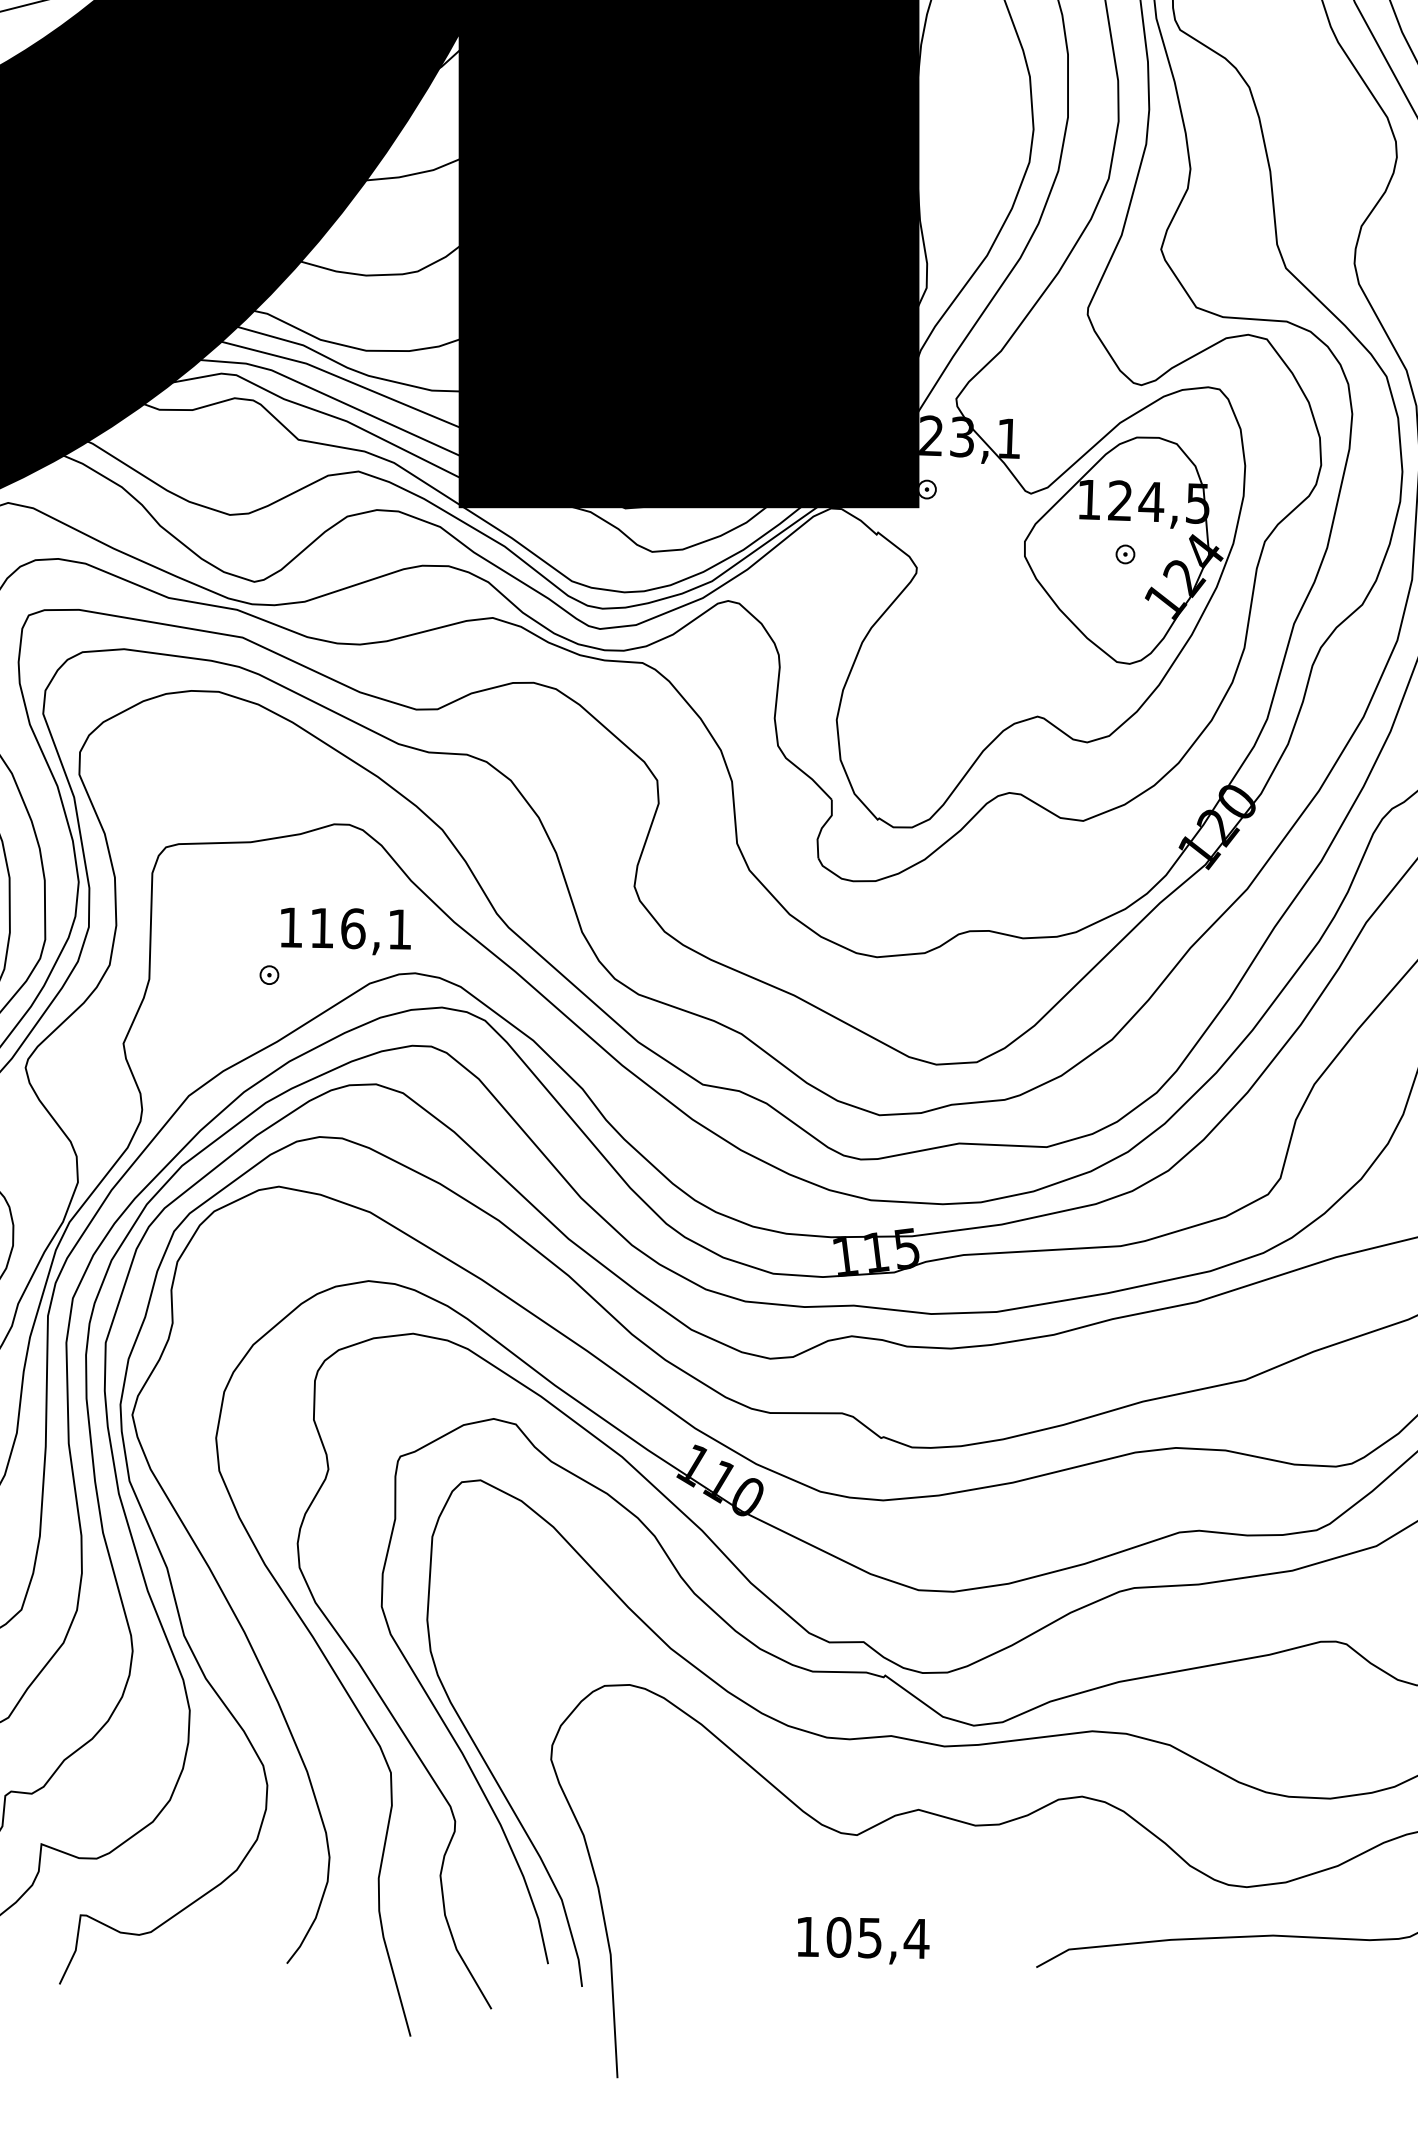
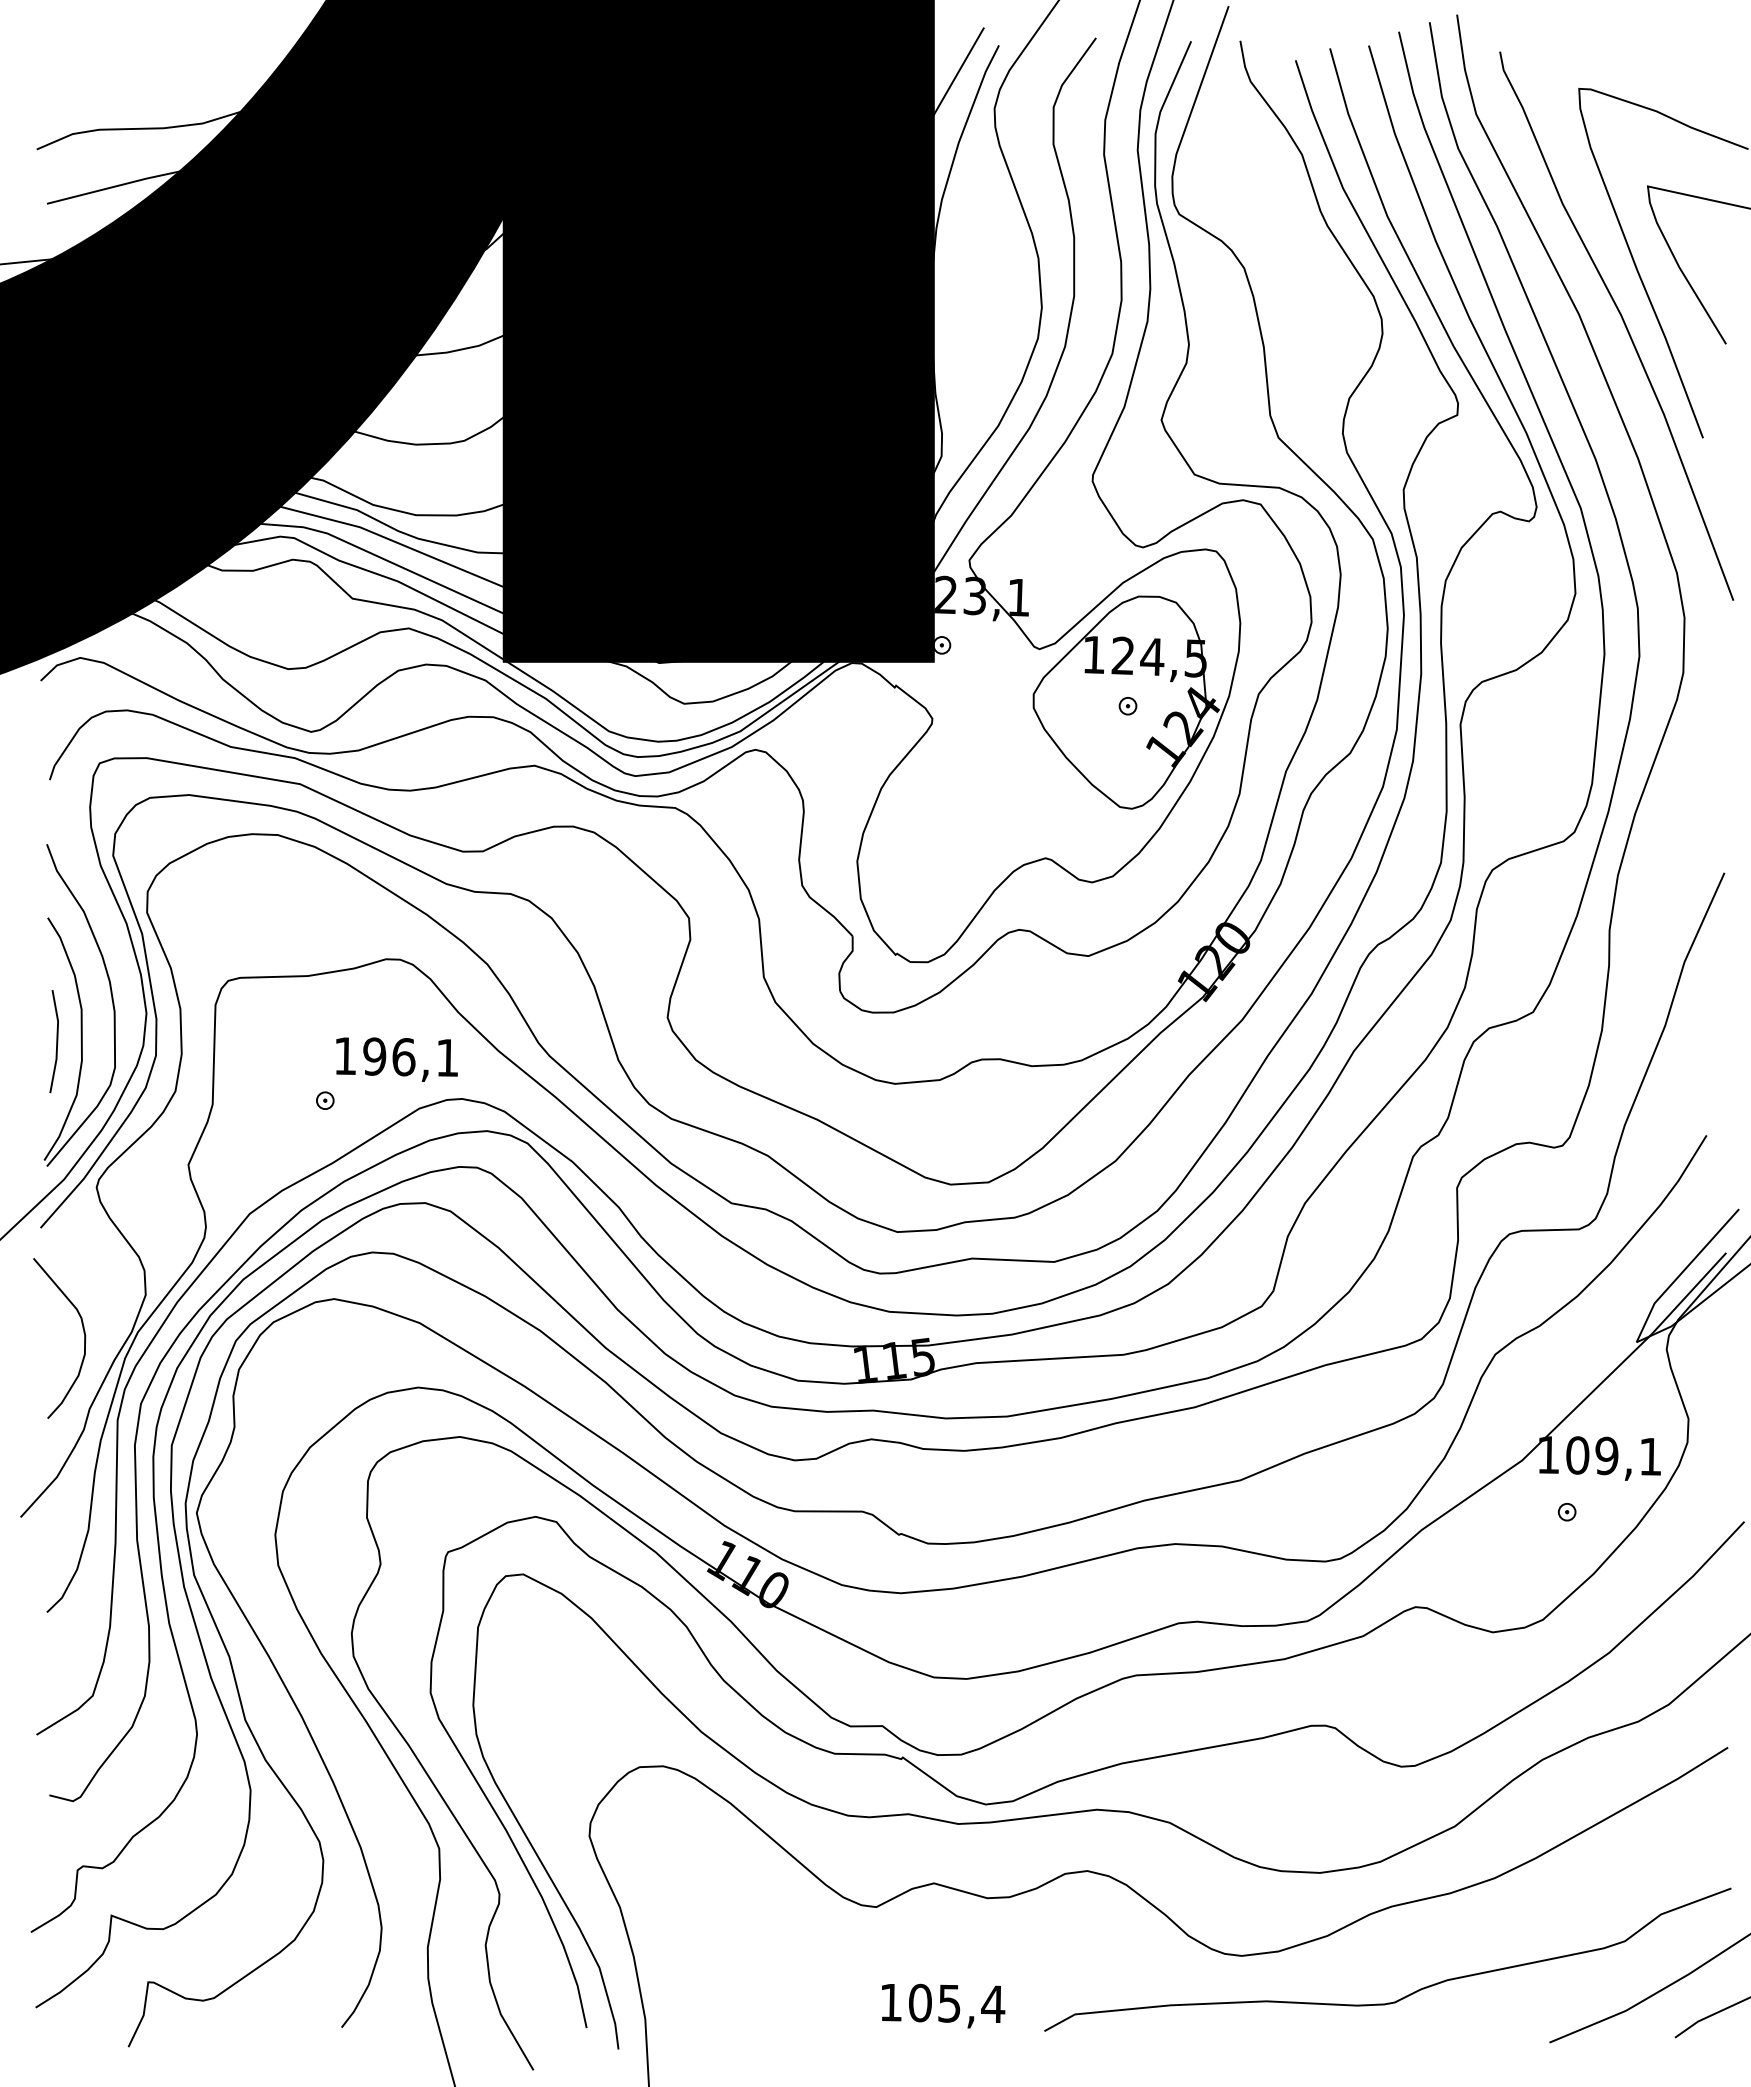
text: (321, 928) -> (374, 1056), 116,1 -> 196,1
text: (863, 1940) -> (943, 2005), moved

